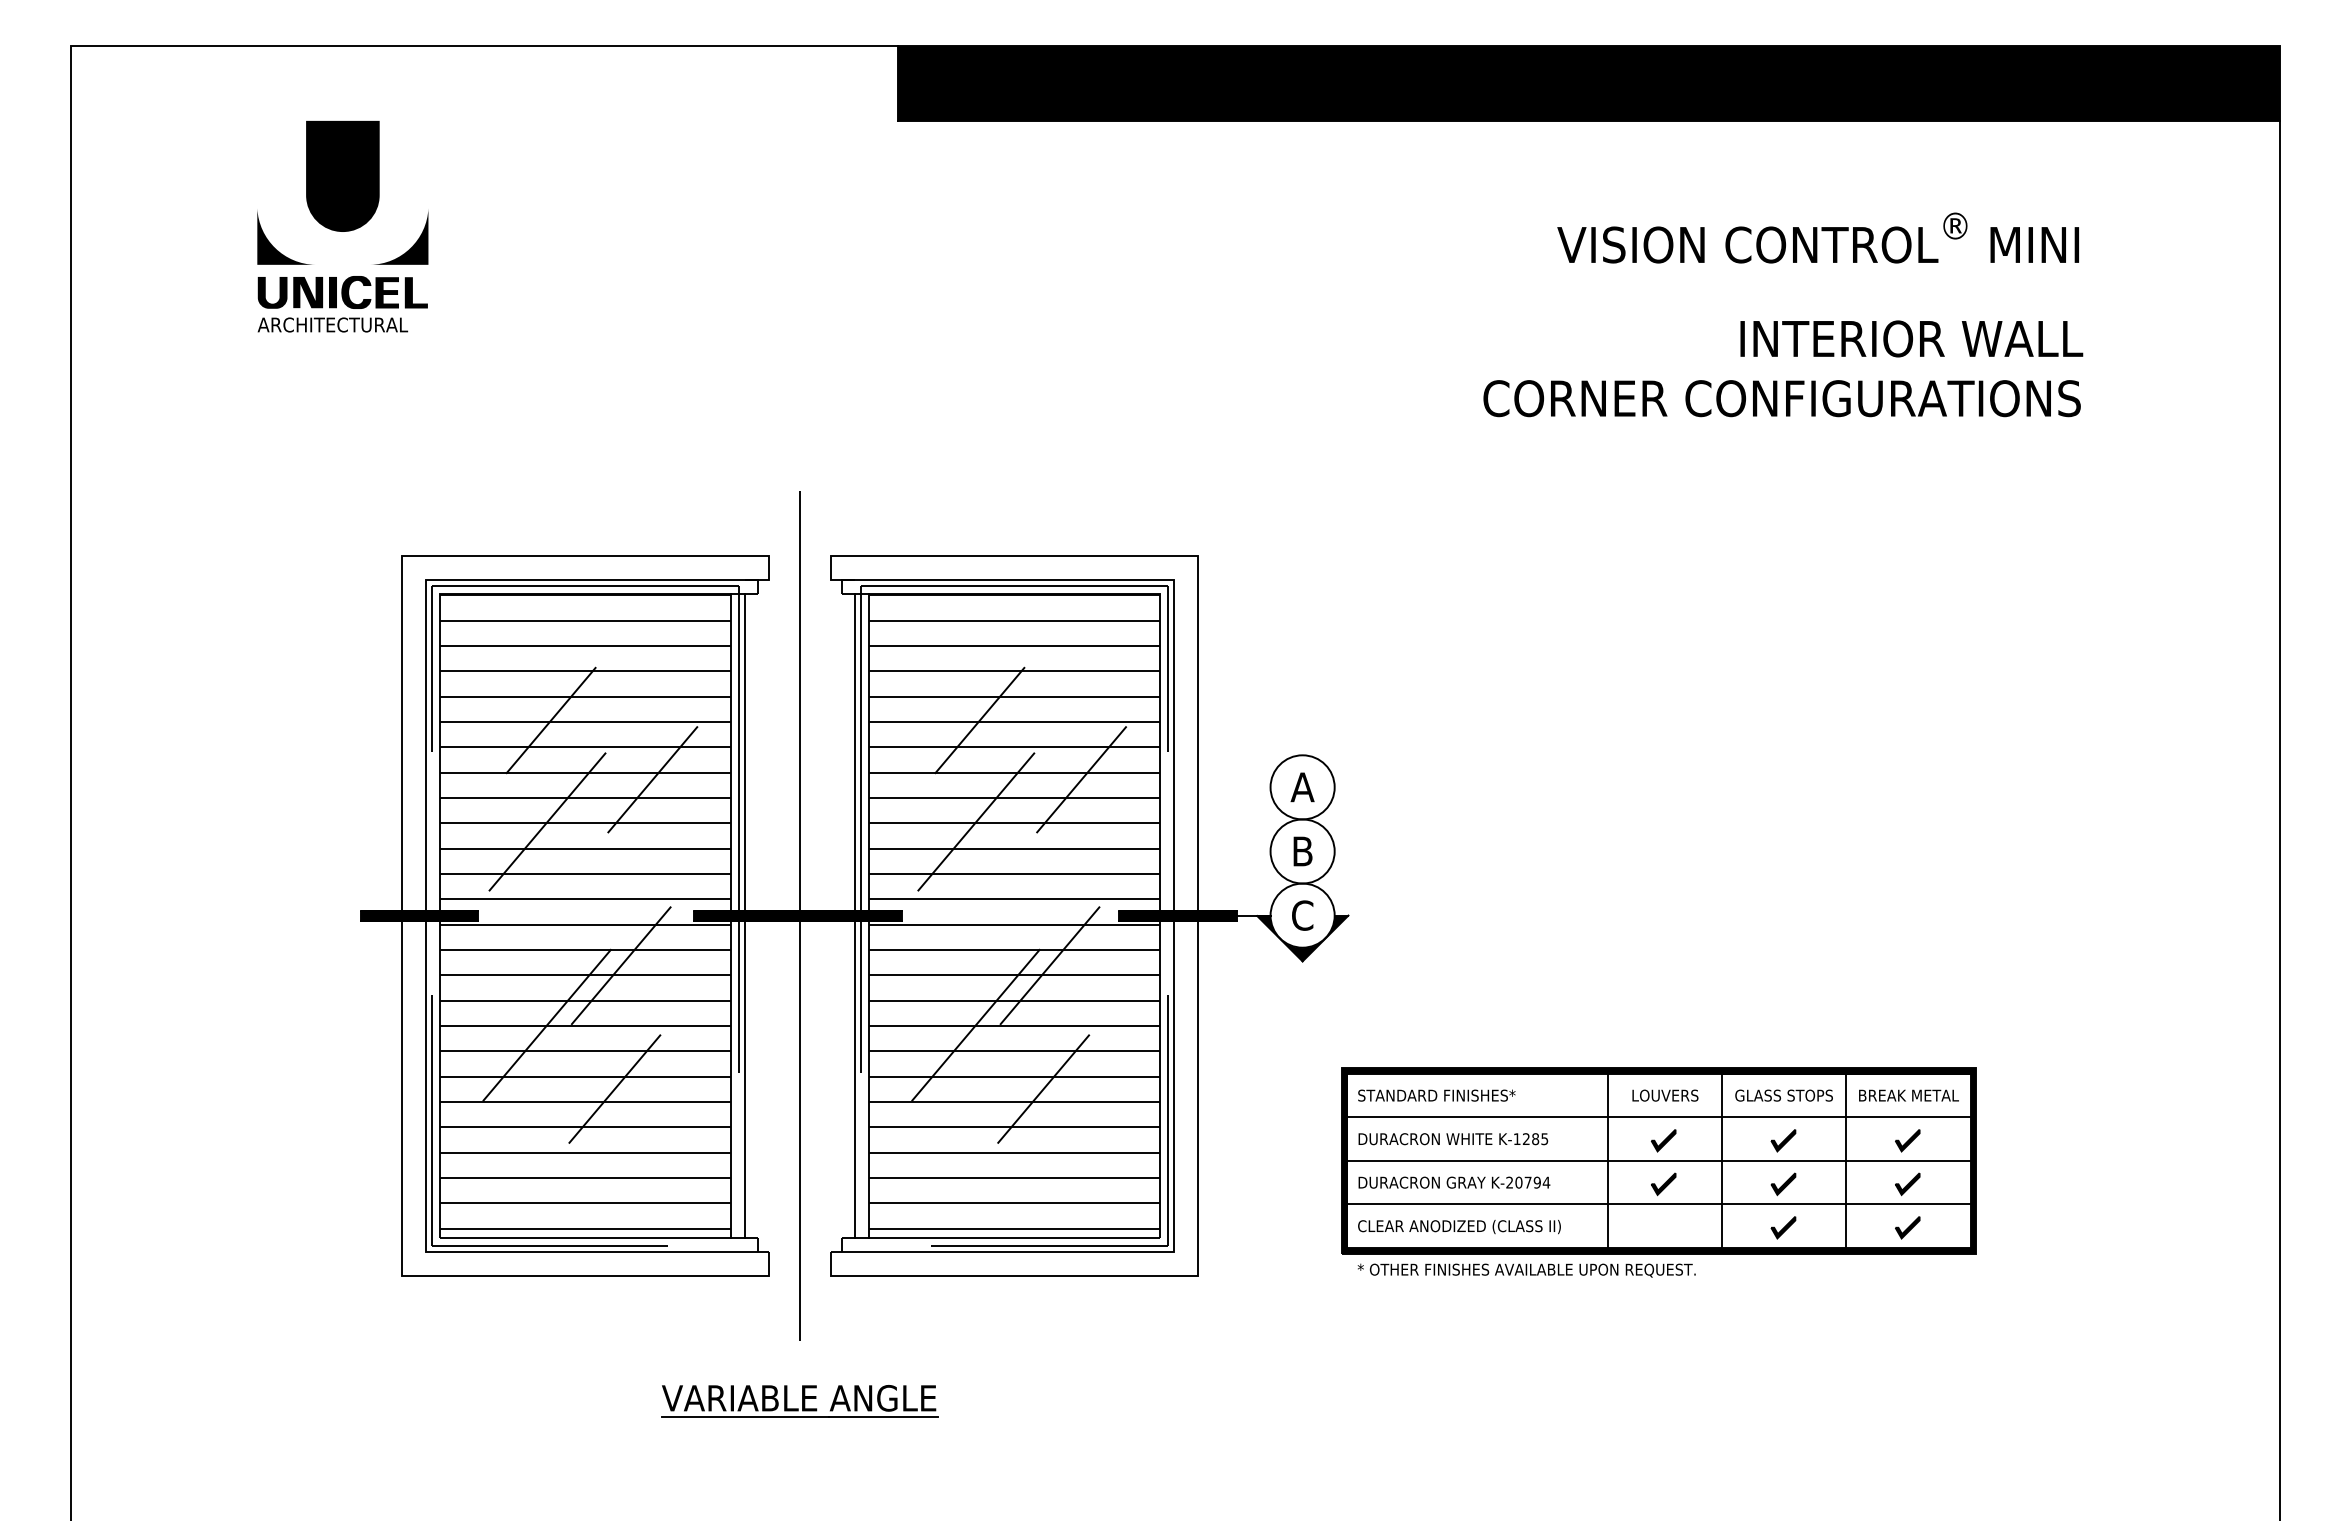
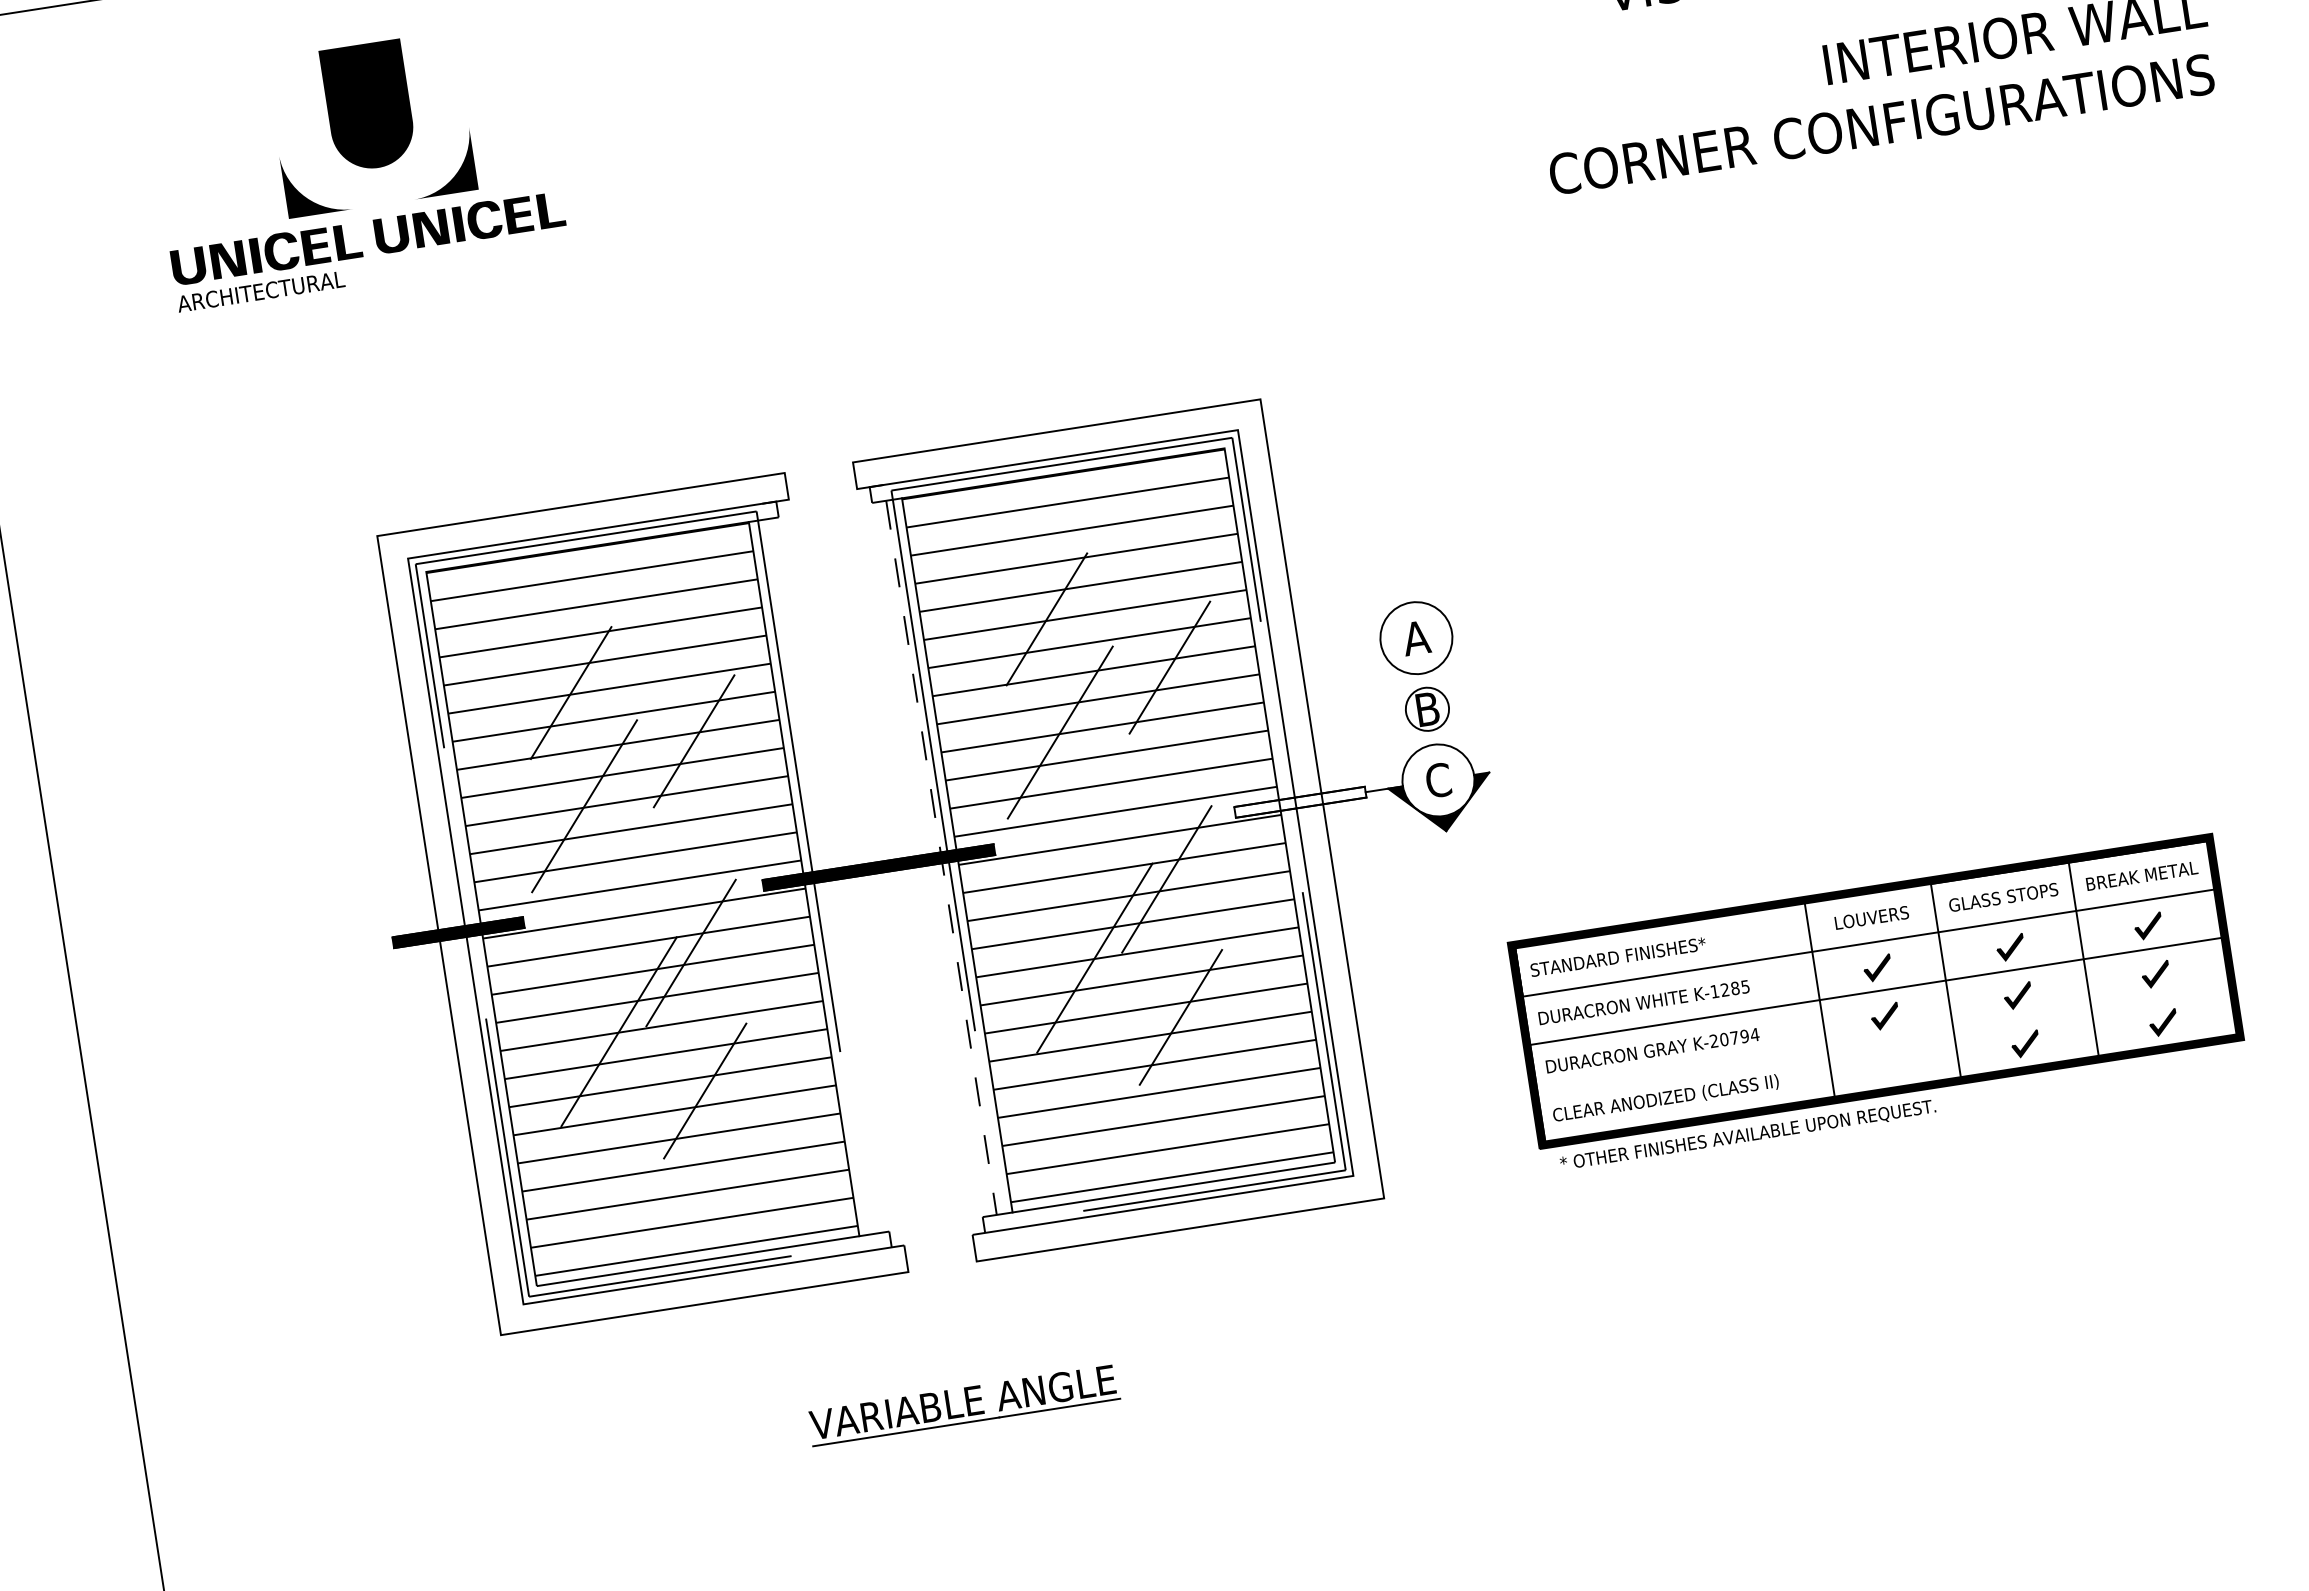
part: (342, 192) -> (371, 124), moved
part: (525, 292) -> (469, 222), added
circle: (1302, 851) -> (1427, 709), size x0.6
line: (745, 915) -> (820, 876), removed
line: (799, 915) -> (880, 866), removed
fill: (1177, 915) -> (1299, 801), removed
line: (854, 916) -> (941, 858), solid -> dashed
line: (1658, 1204) -> (1882, 1039), removed

